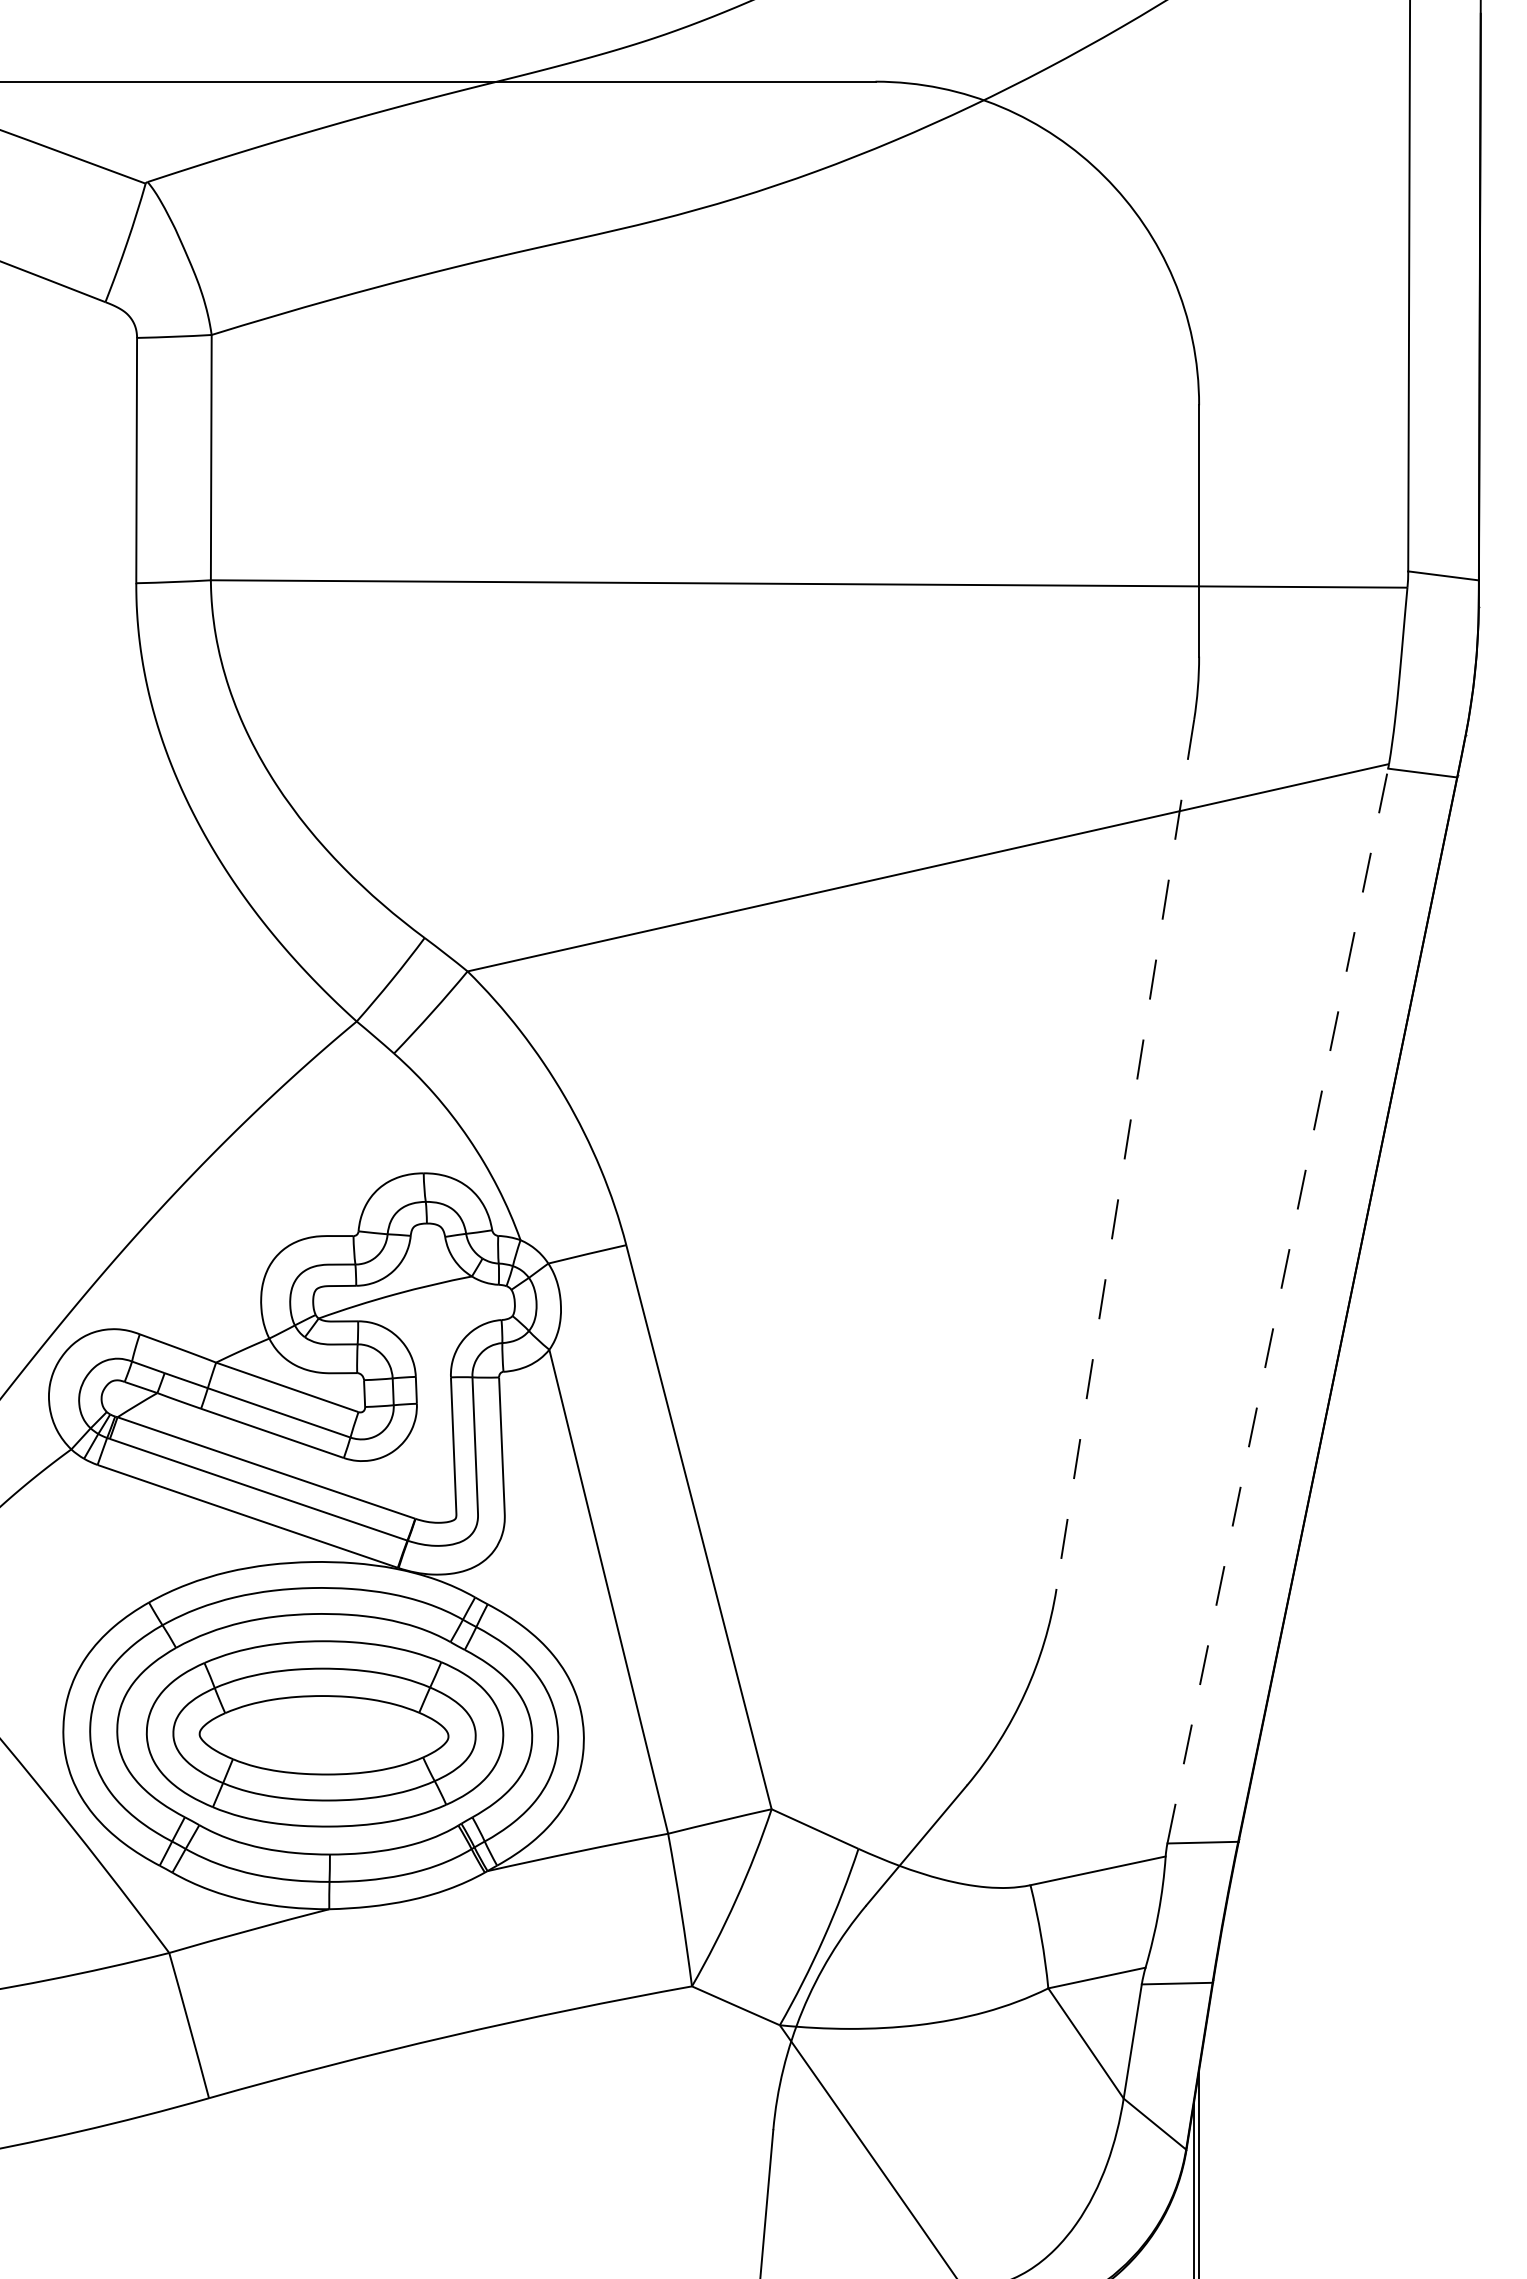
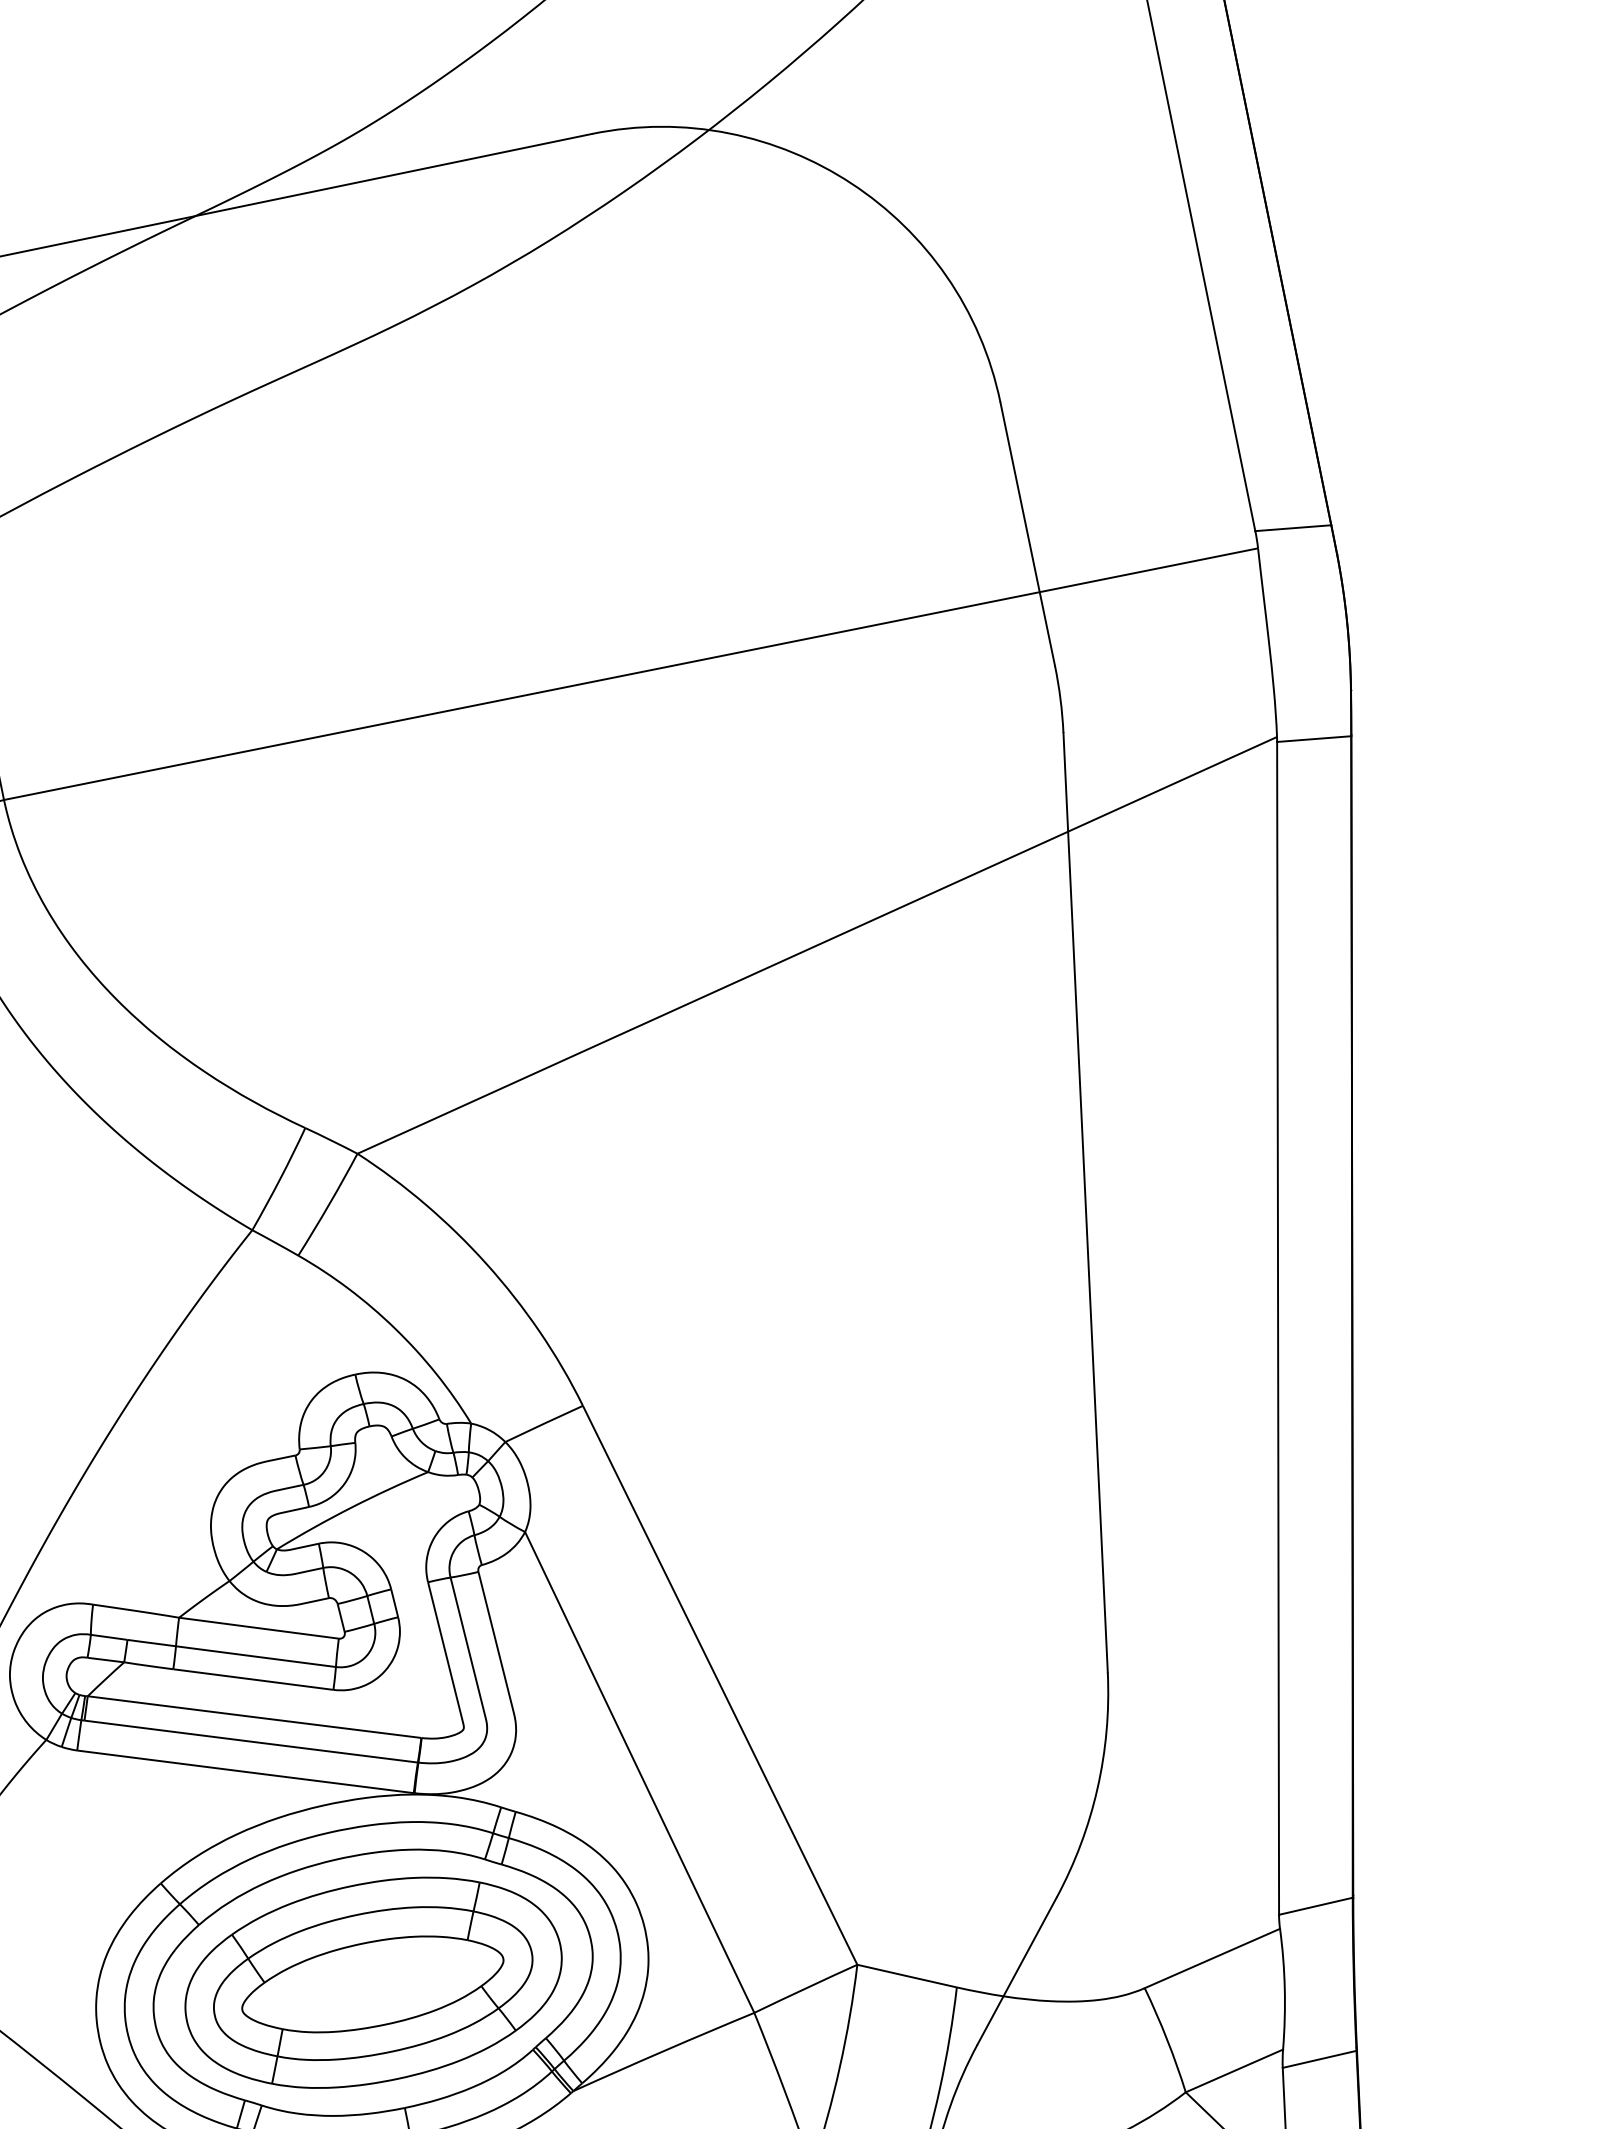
line: (1125, 1154) -> (1085, 1202), dashed -> solid
line: (1277, 1306) -> (1277, 1328), dashed -> solid

